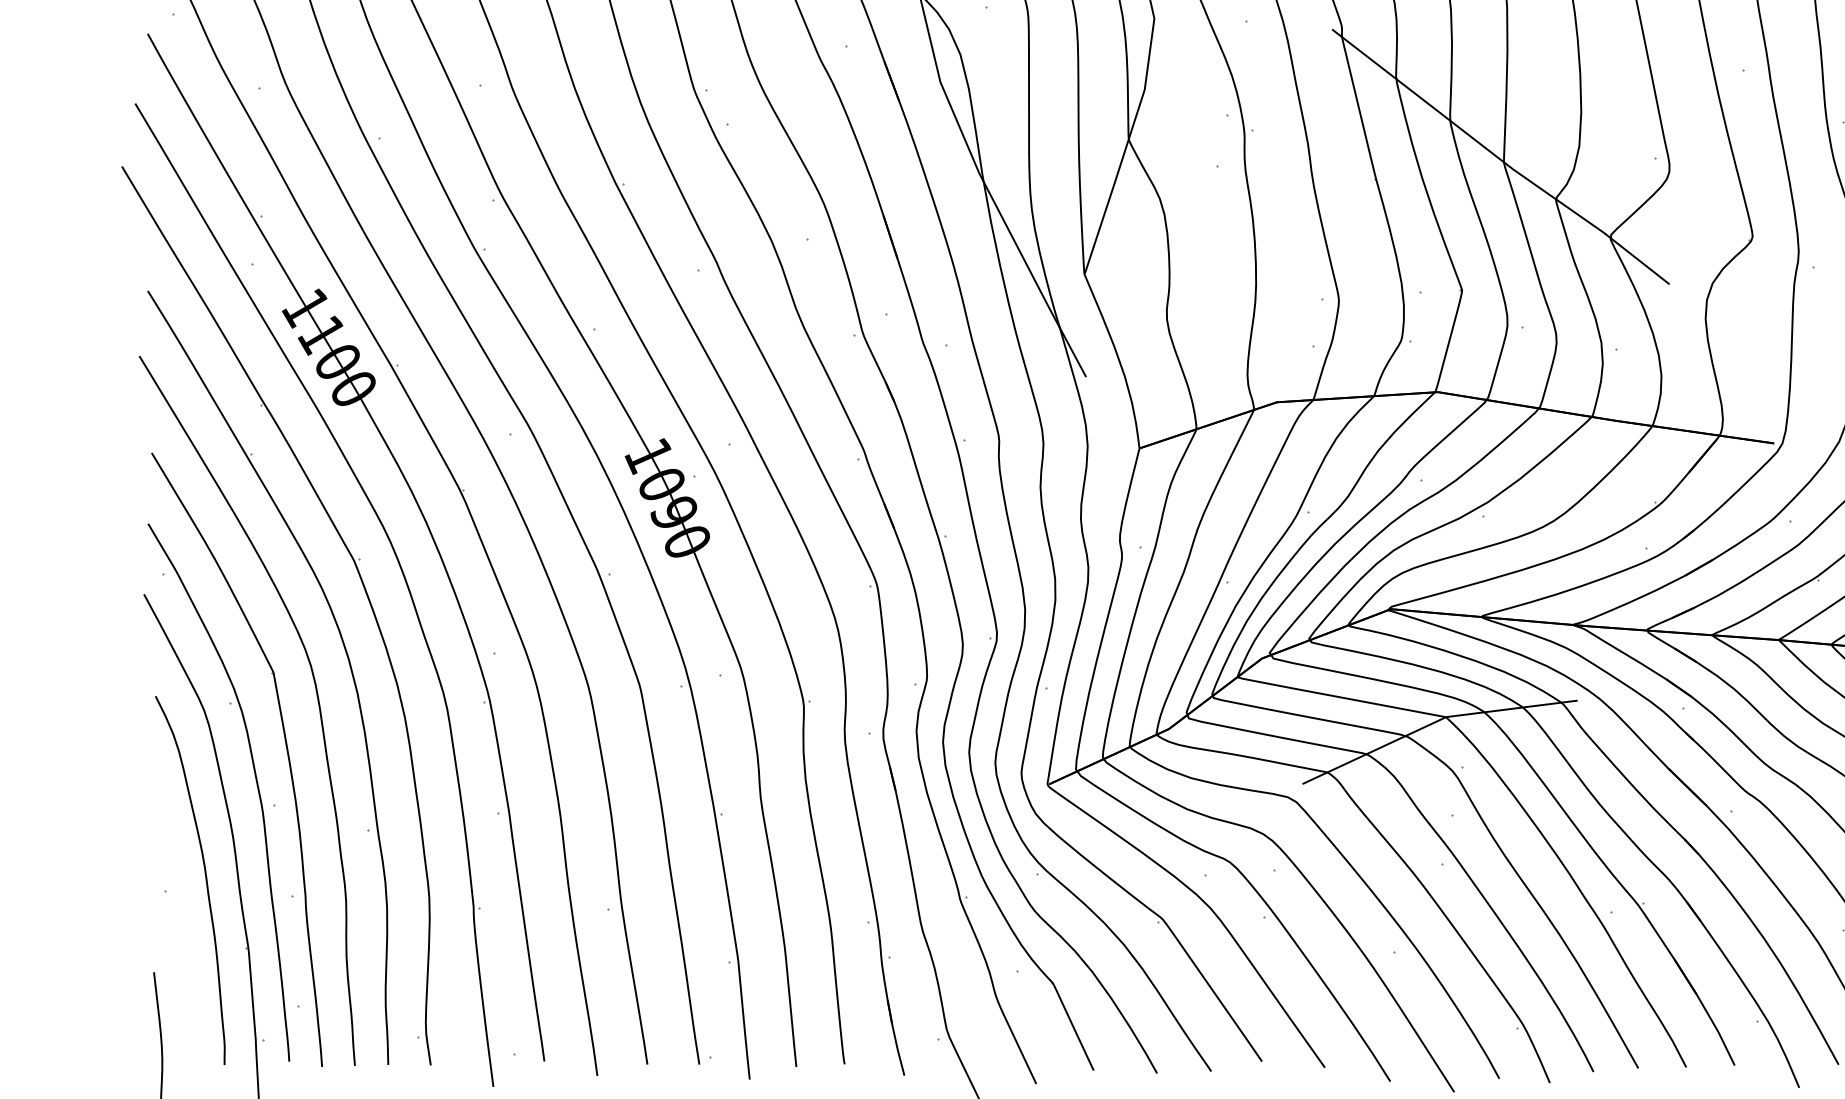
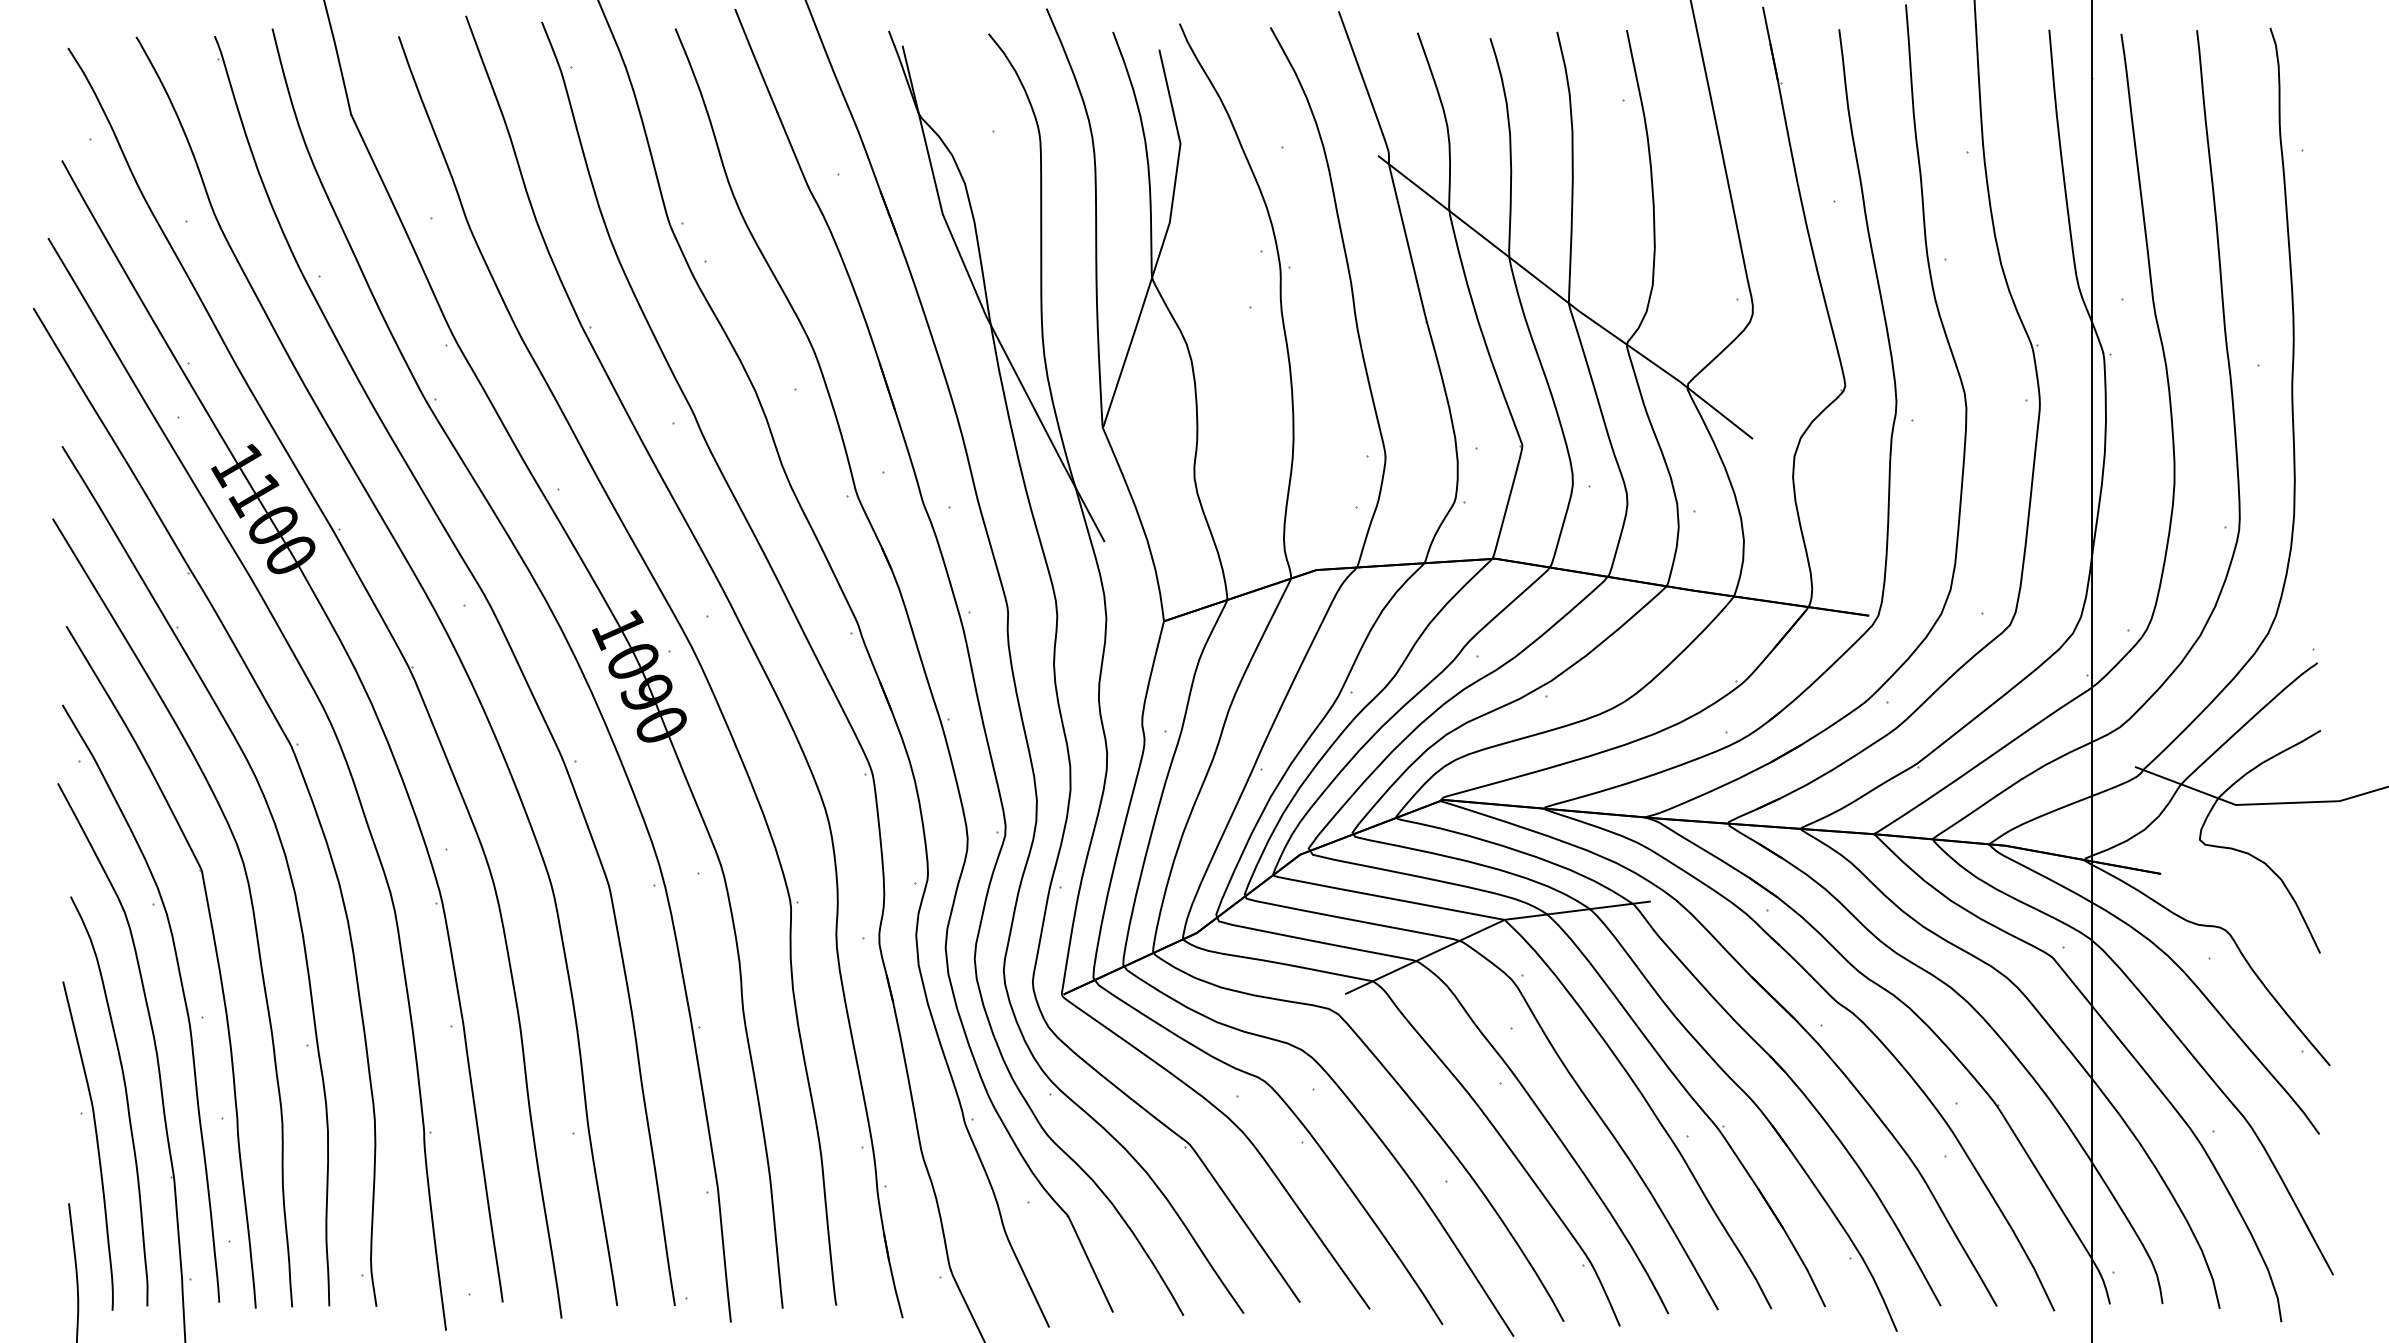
curve: (178, 919) -> (96, 1144), added

